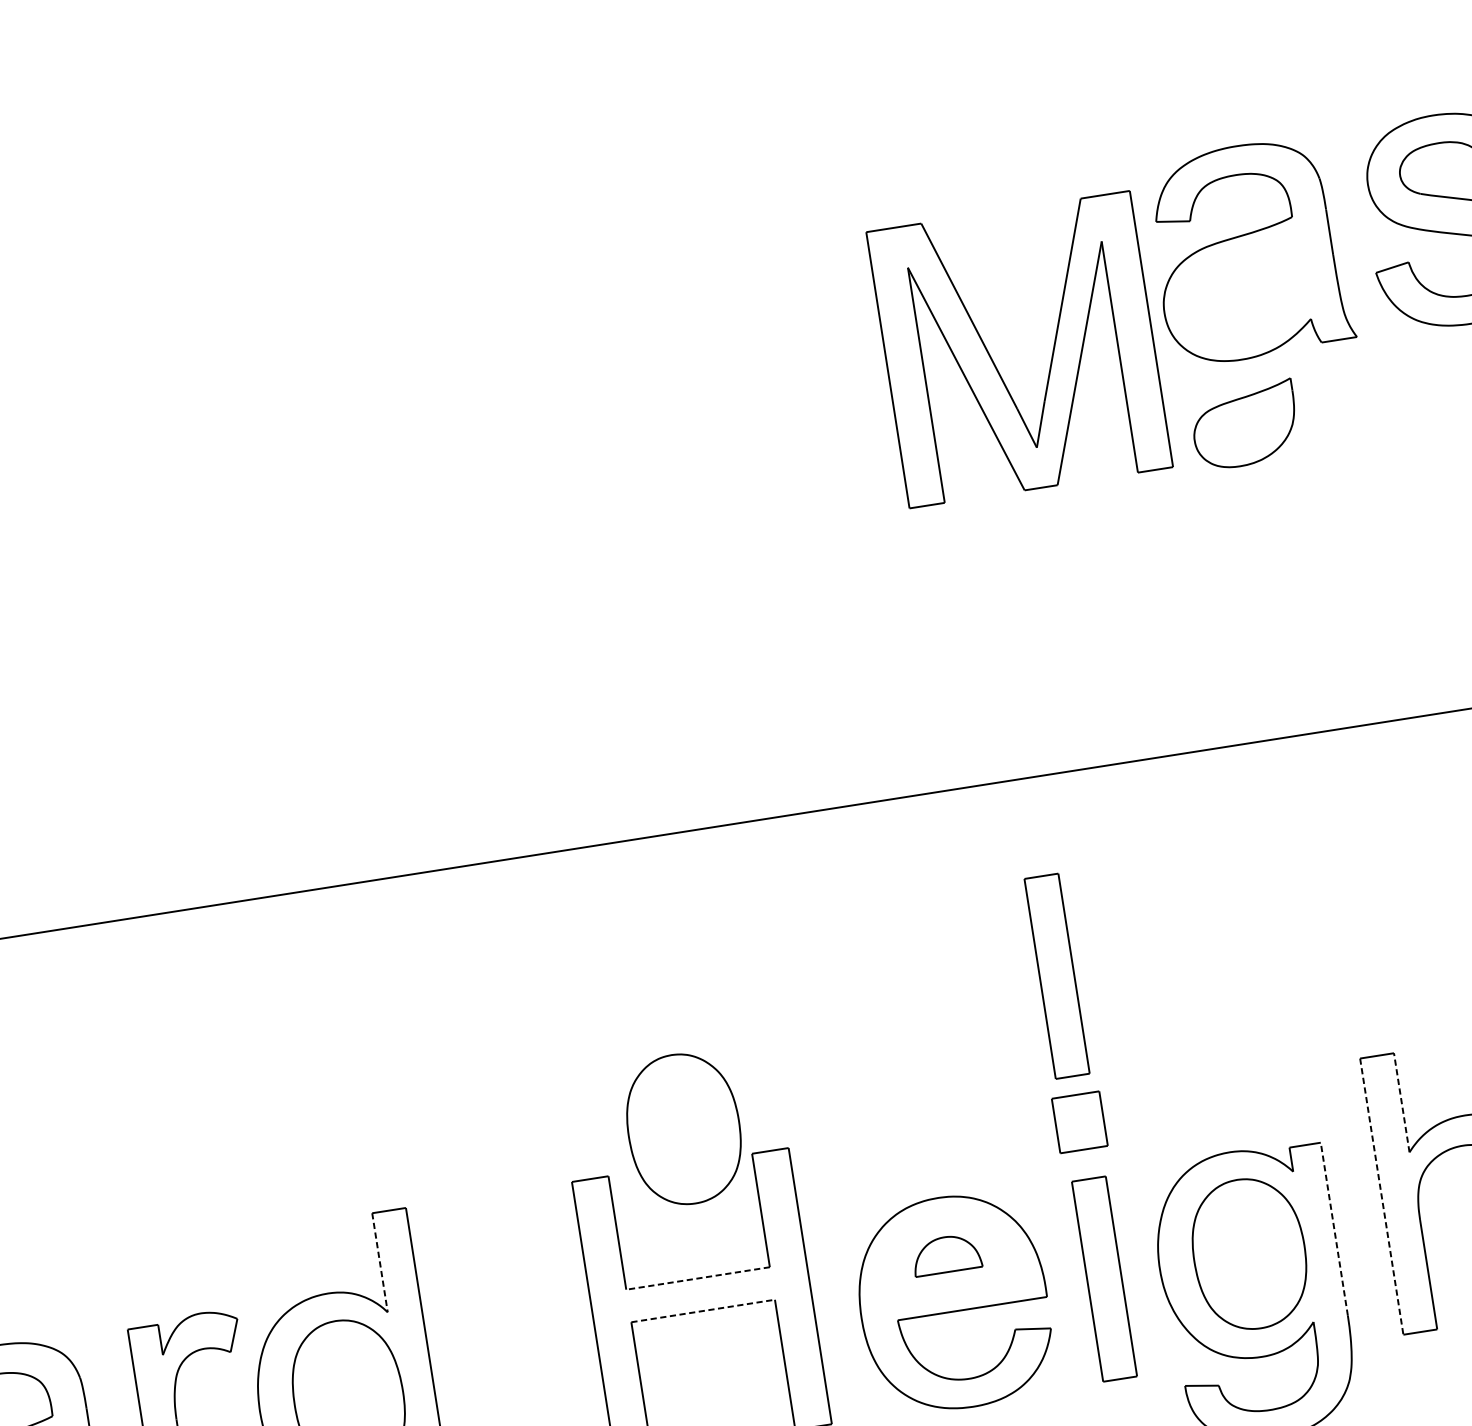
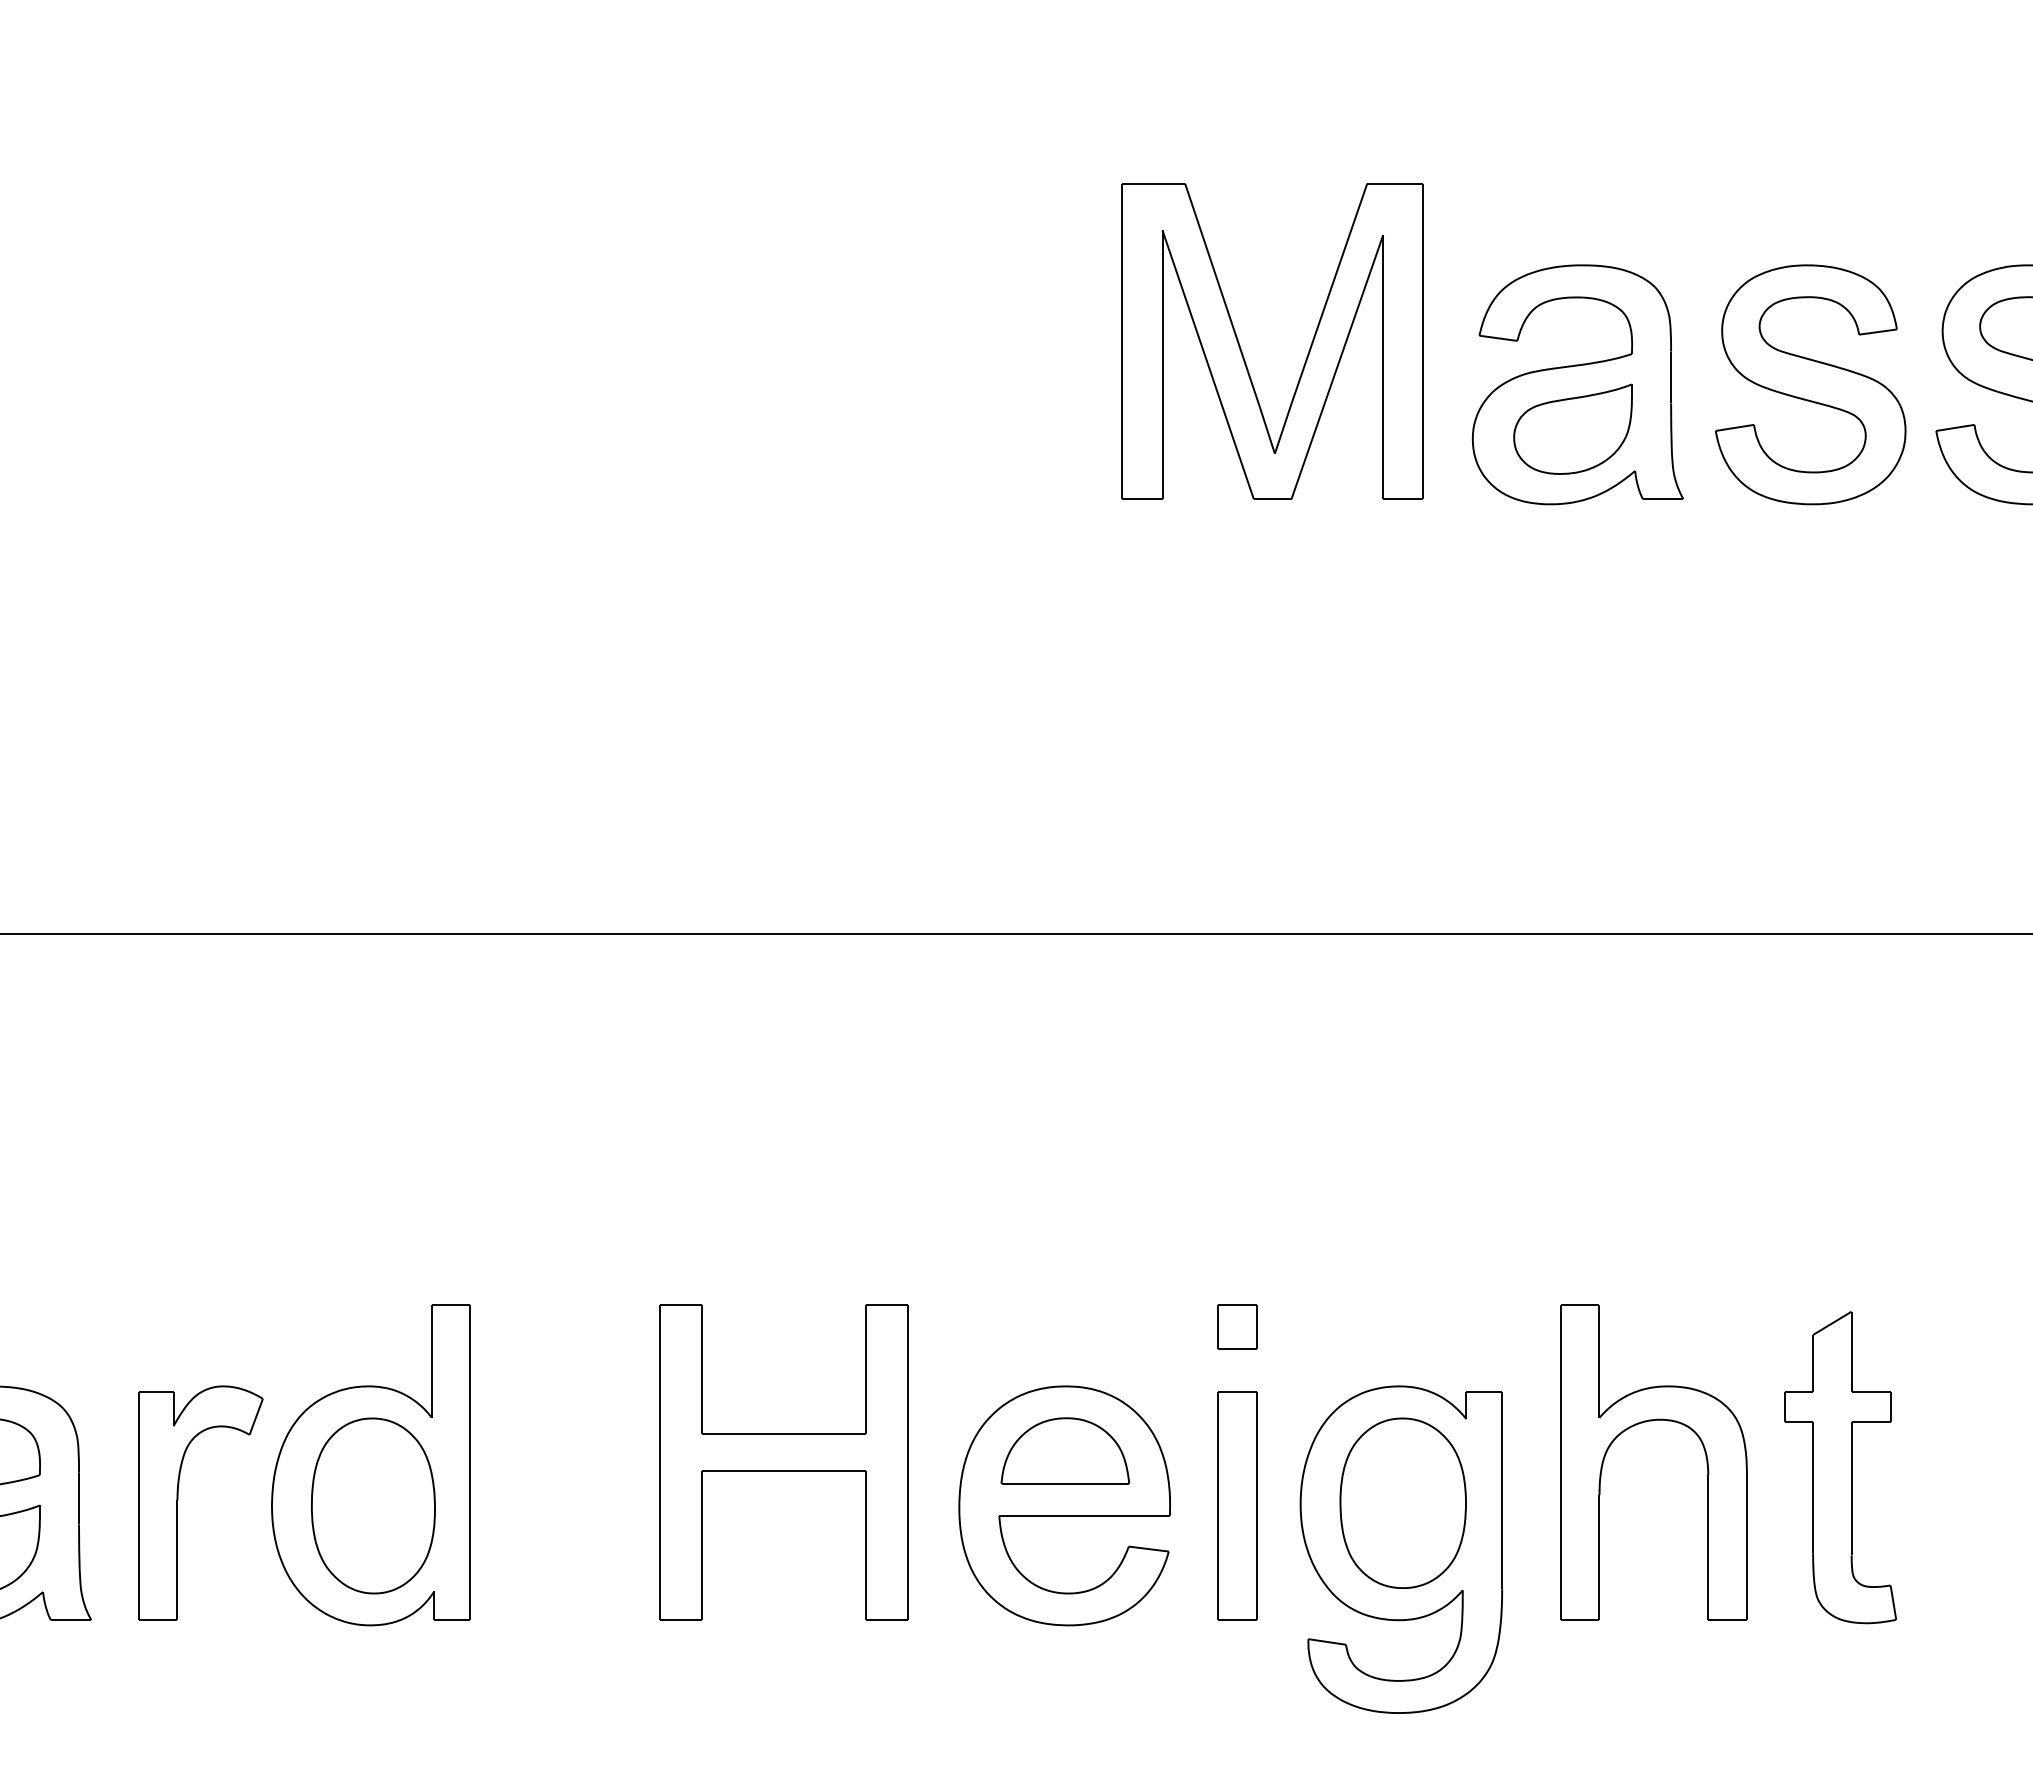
part: (994, 362) -> (1242, 351), moved
part: (1244, 424) -> (1572, 428), moved
part: (1057, 975) -> (1237, 1159), removed
line: (1401, 1103) -> (1599, 1361), dashed -> solid
part: (1080, 1122) -> (1237, 1326), size x0.71
part: (683, 1128) -> (793, 1264), removed
line: (1381, 1196) -> (1560, 1462), dashed -> solid
line: (1334, 1229) -> (1502, 1490), dashed -> solid
part: (945, 1254) -> (1064, 1450), size x1.67
line: (379, 1263) -> (431, 1361), dashed -> solid
line: (697, 1278) -> (783, 1434), dashed -> solid
line: (703, 1311) -> (784, 1471), dashed -> solid

